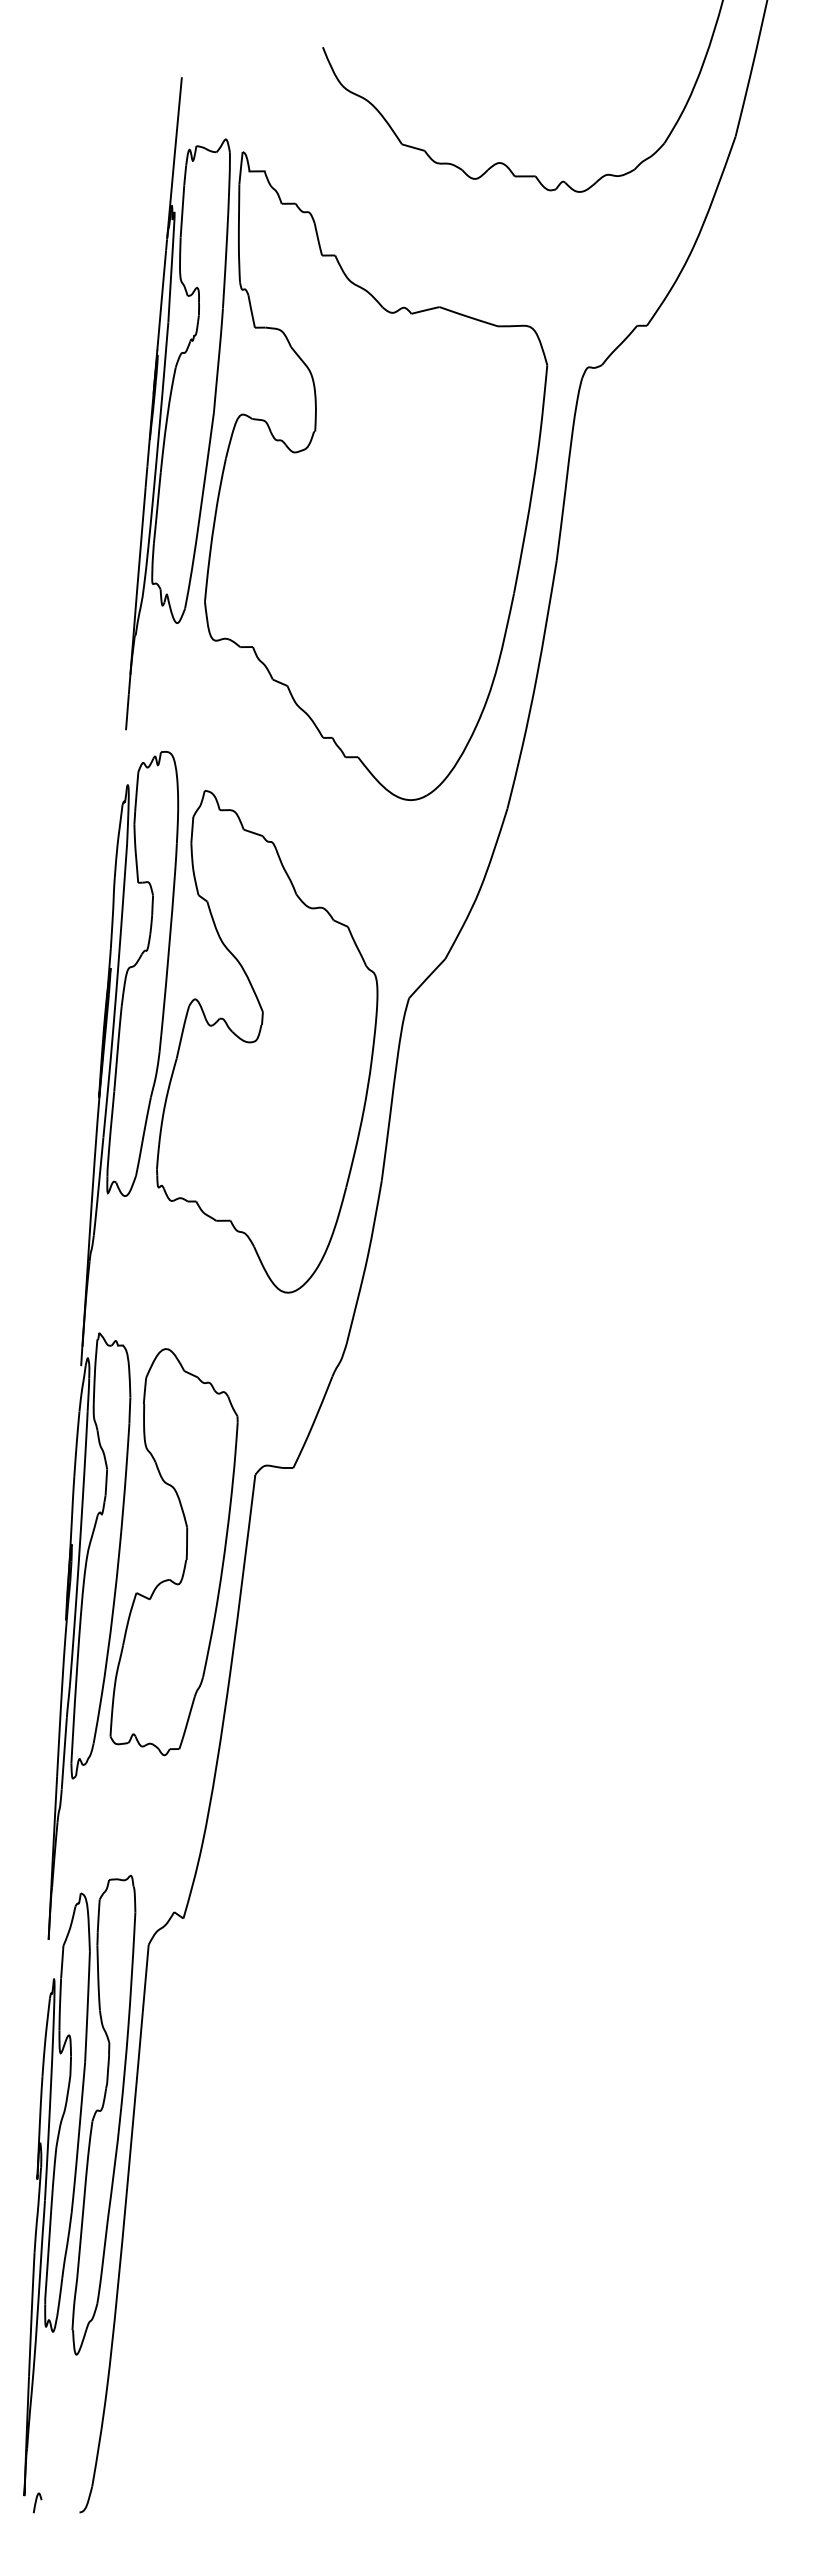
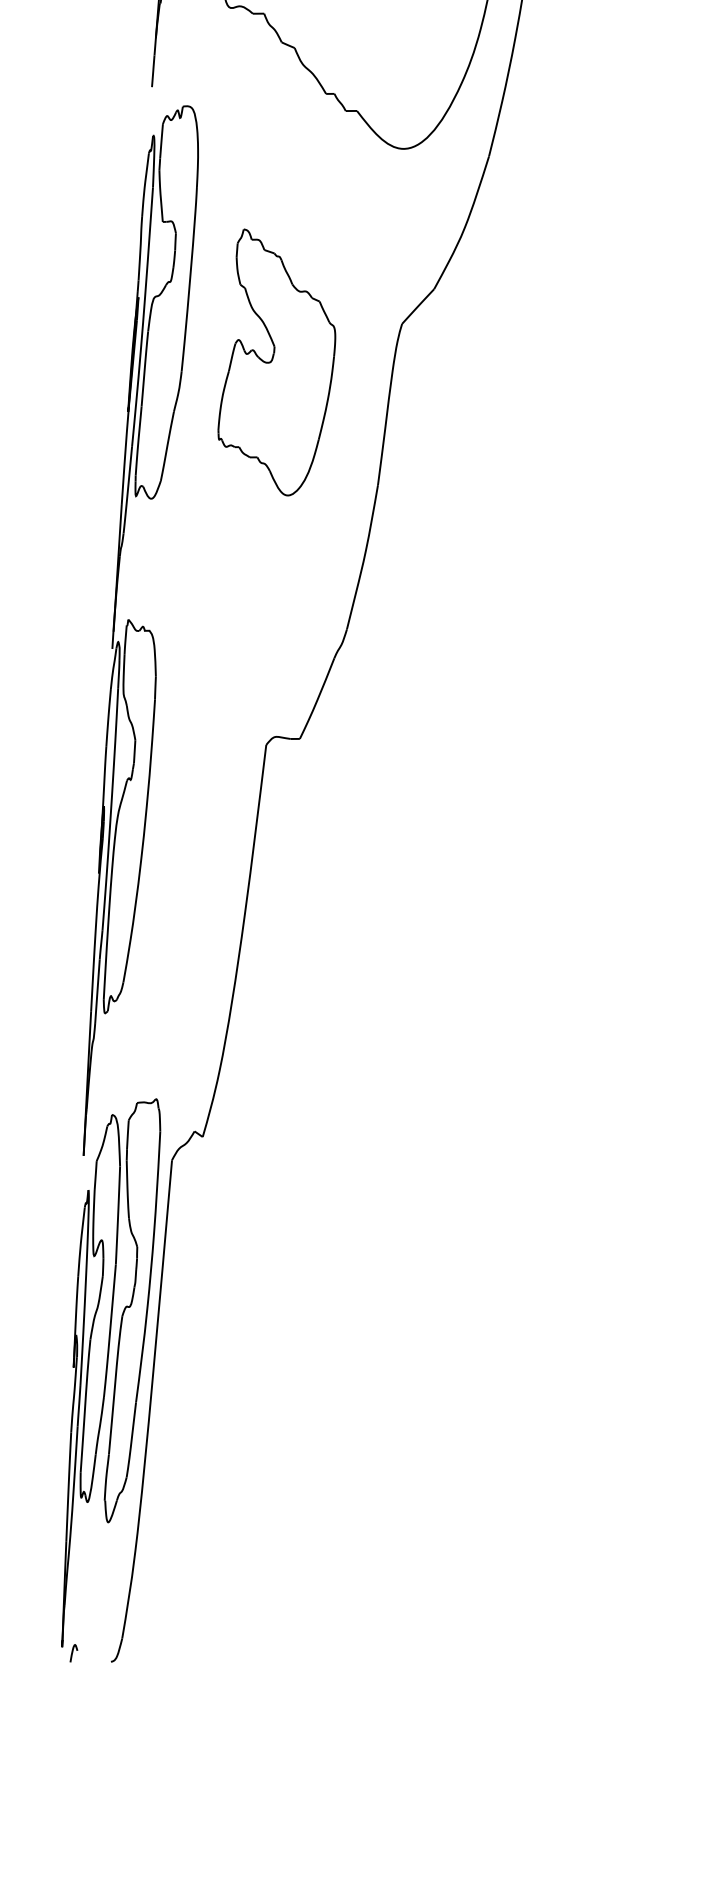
part: (267, 1041) -> (277, 362), size x0.6
part: (185, 1556) -> (204, 817), removed

